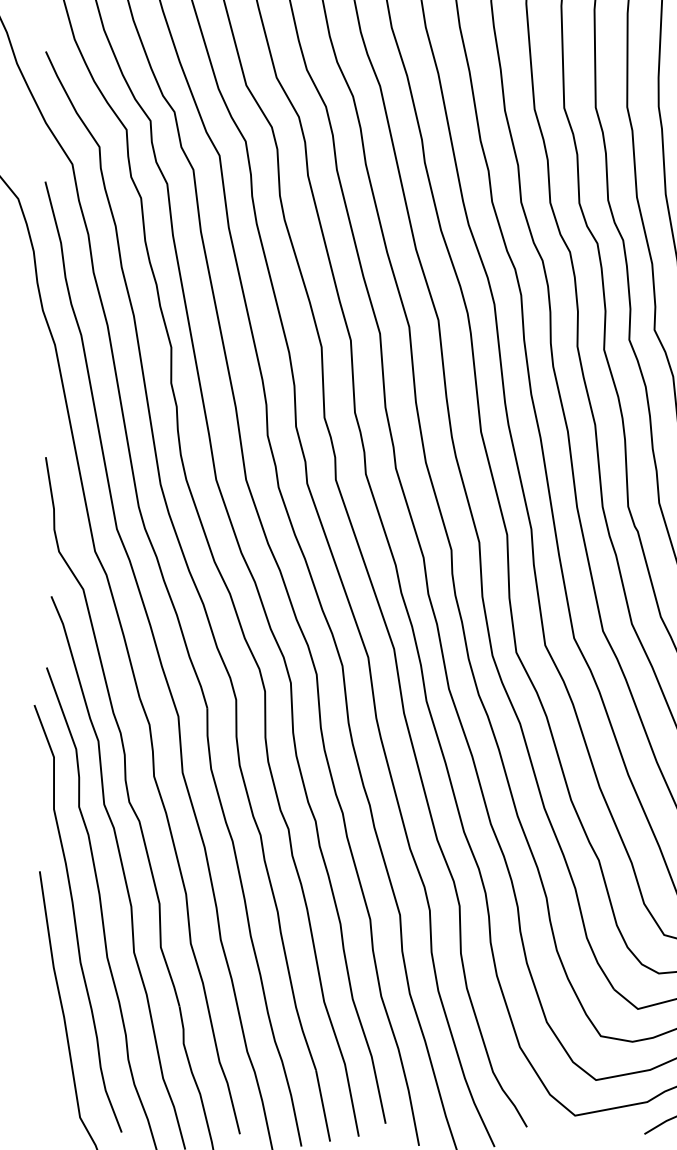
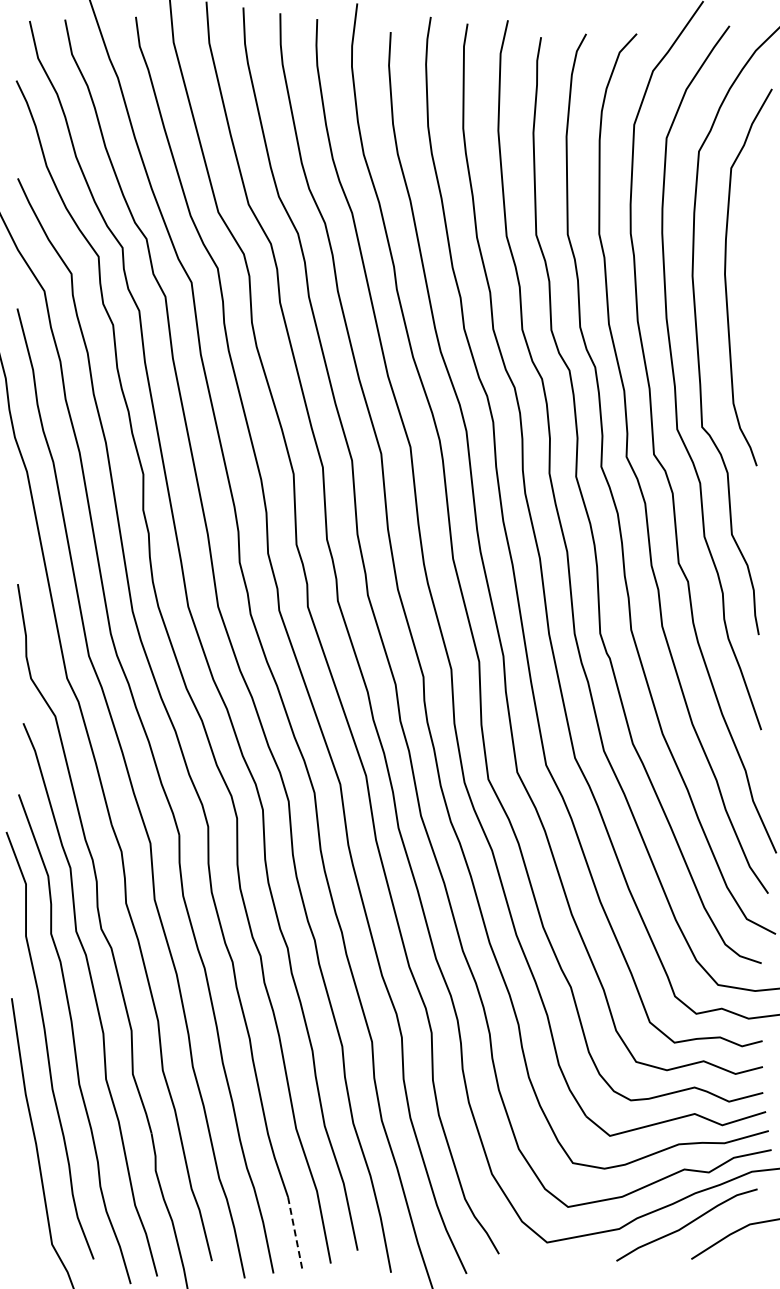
line: (323, 1106) -> (295, 1233), solid -> dashed

